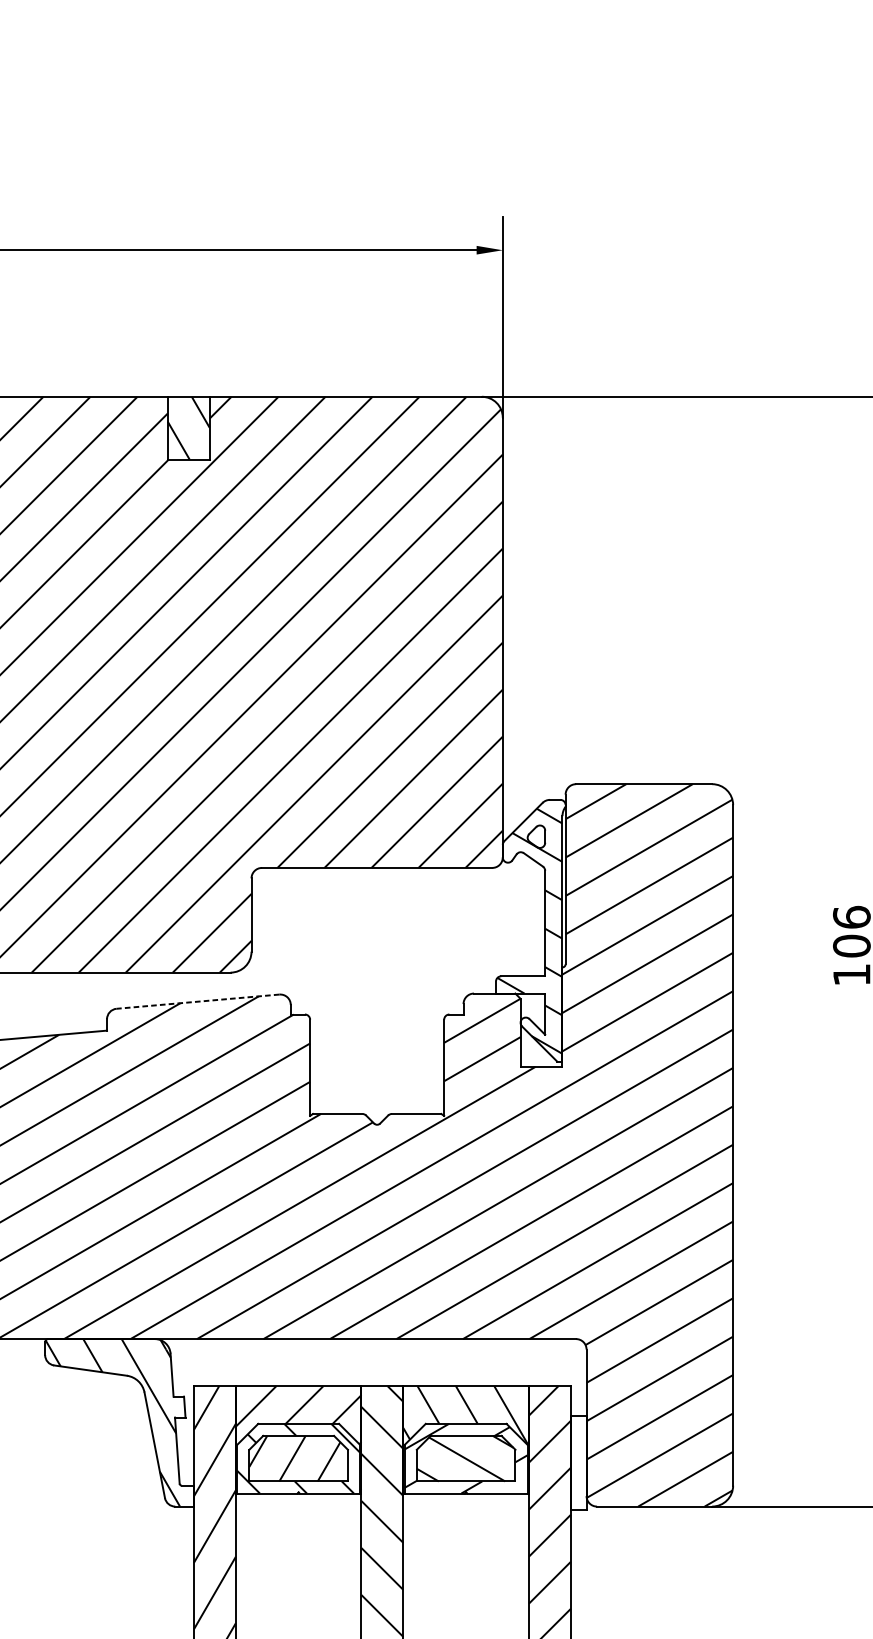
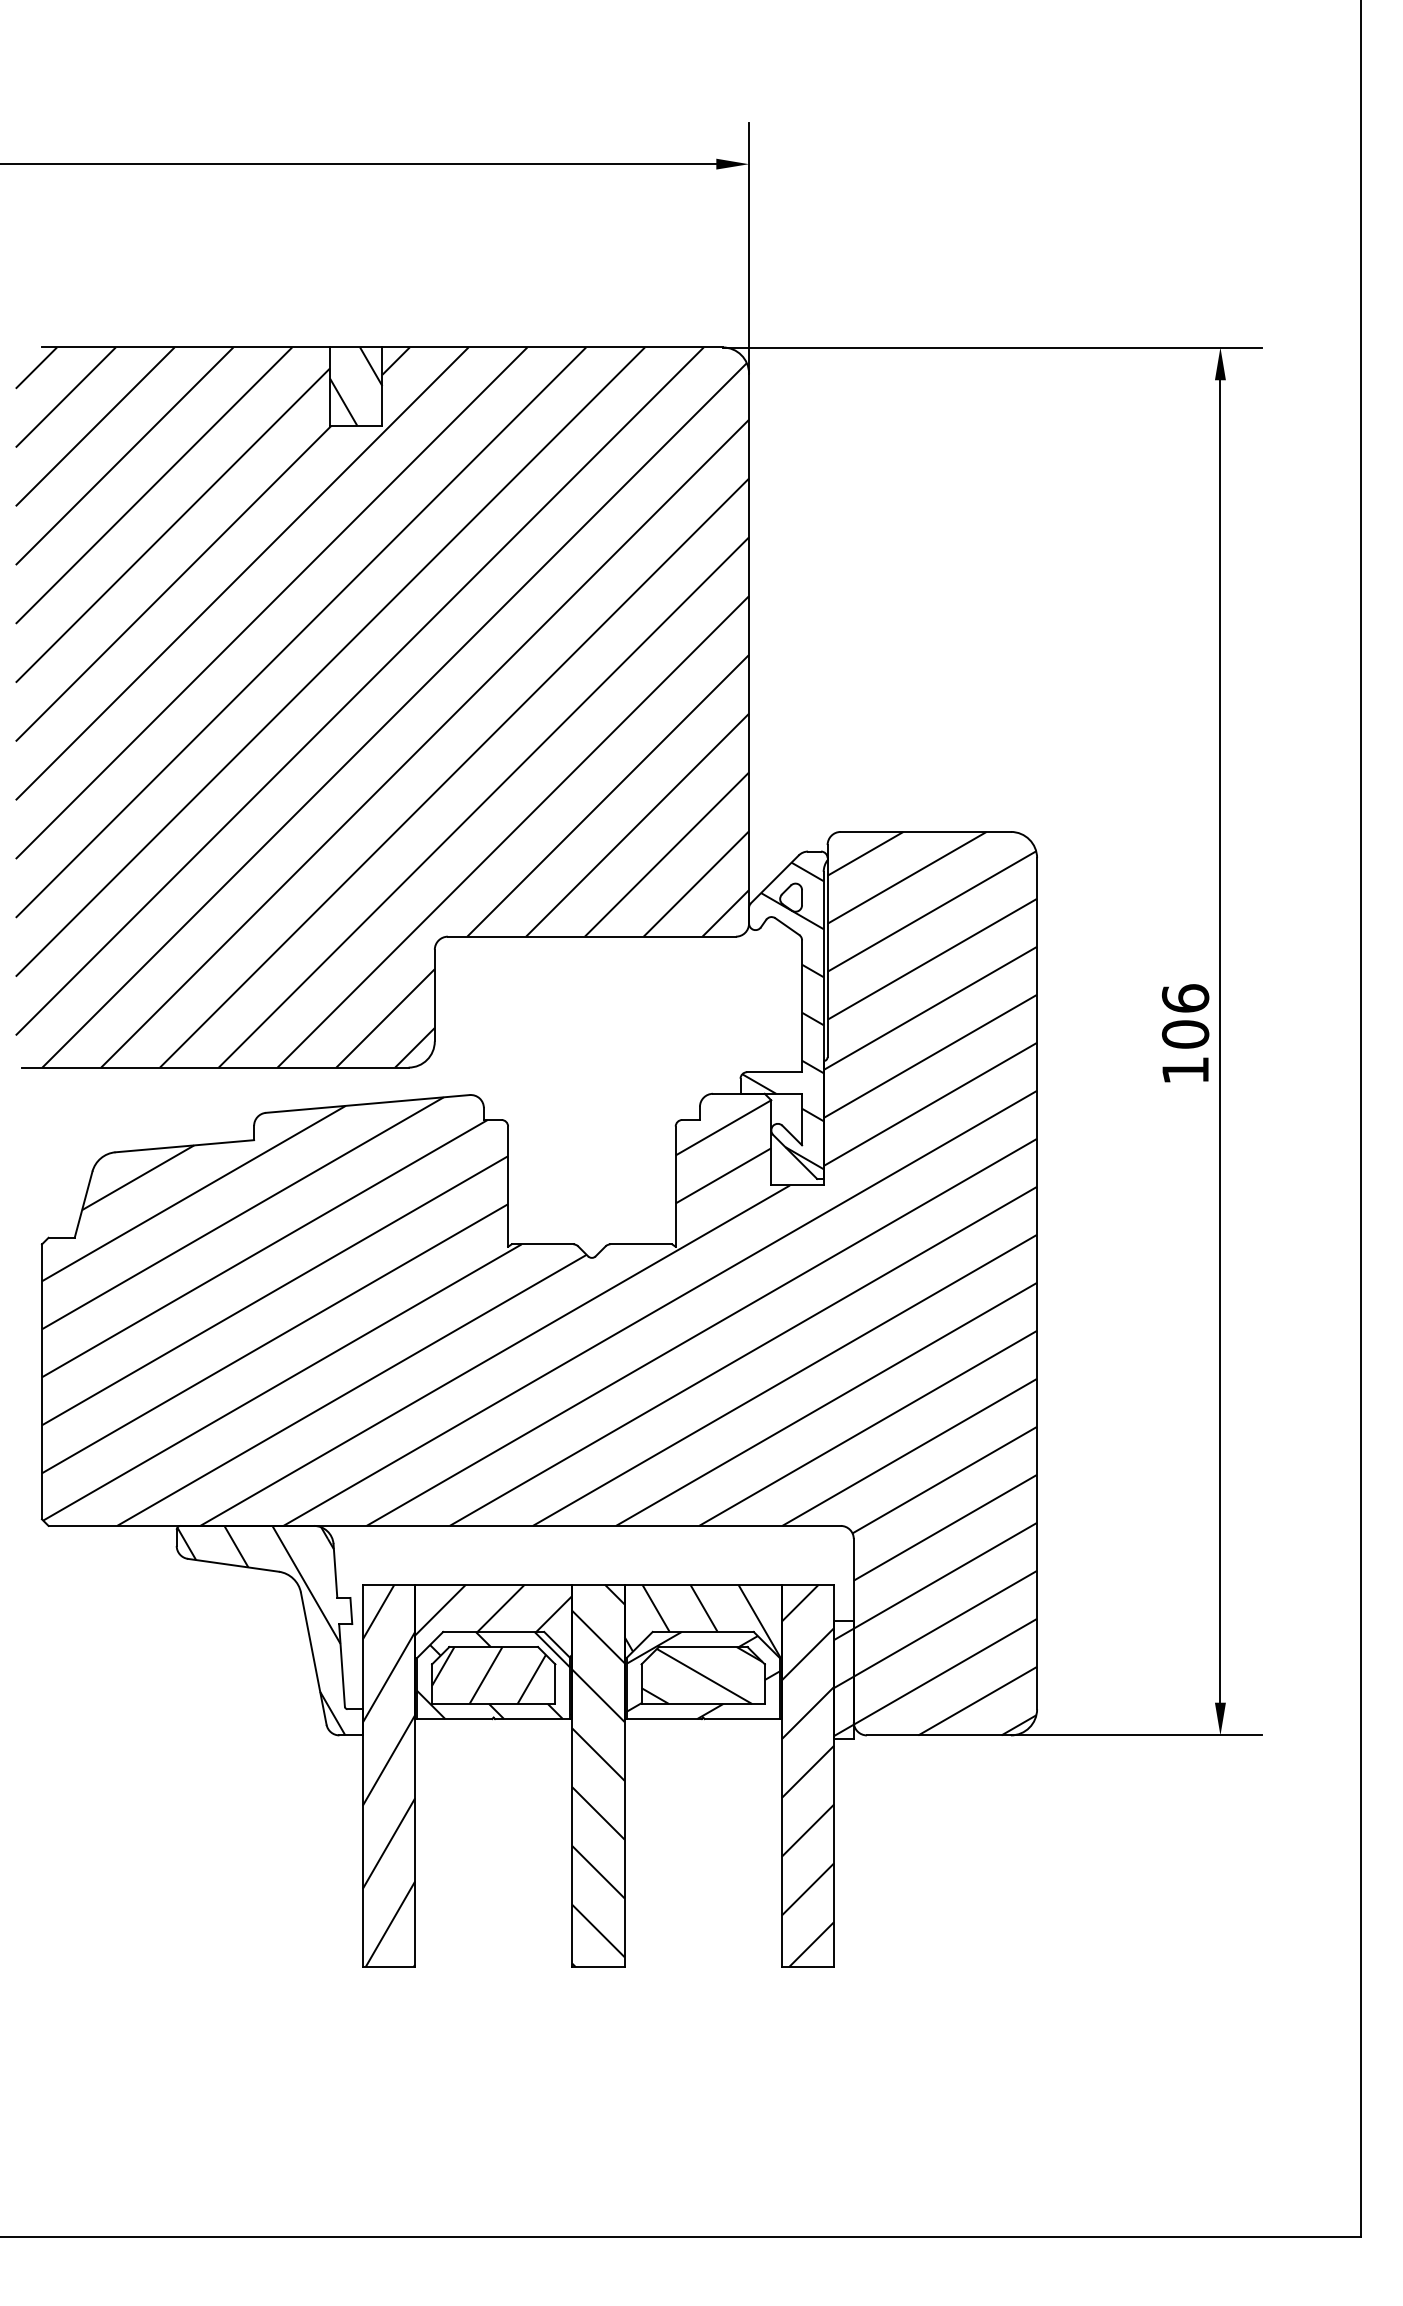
line: (197, 1002) -> (367, 1104), dashed -> solid
hatch: (578, 1464) -> (843, 1682), added

